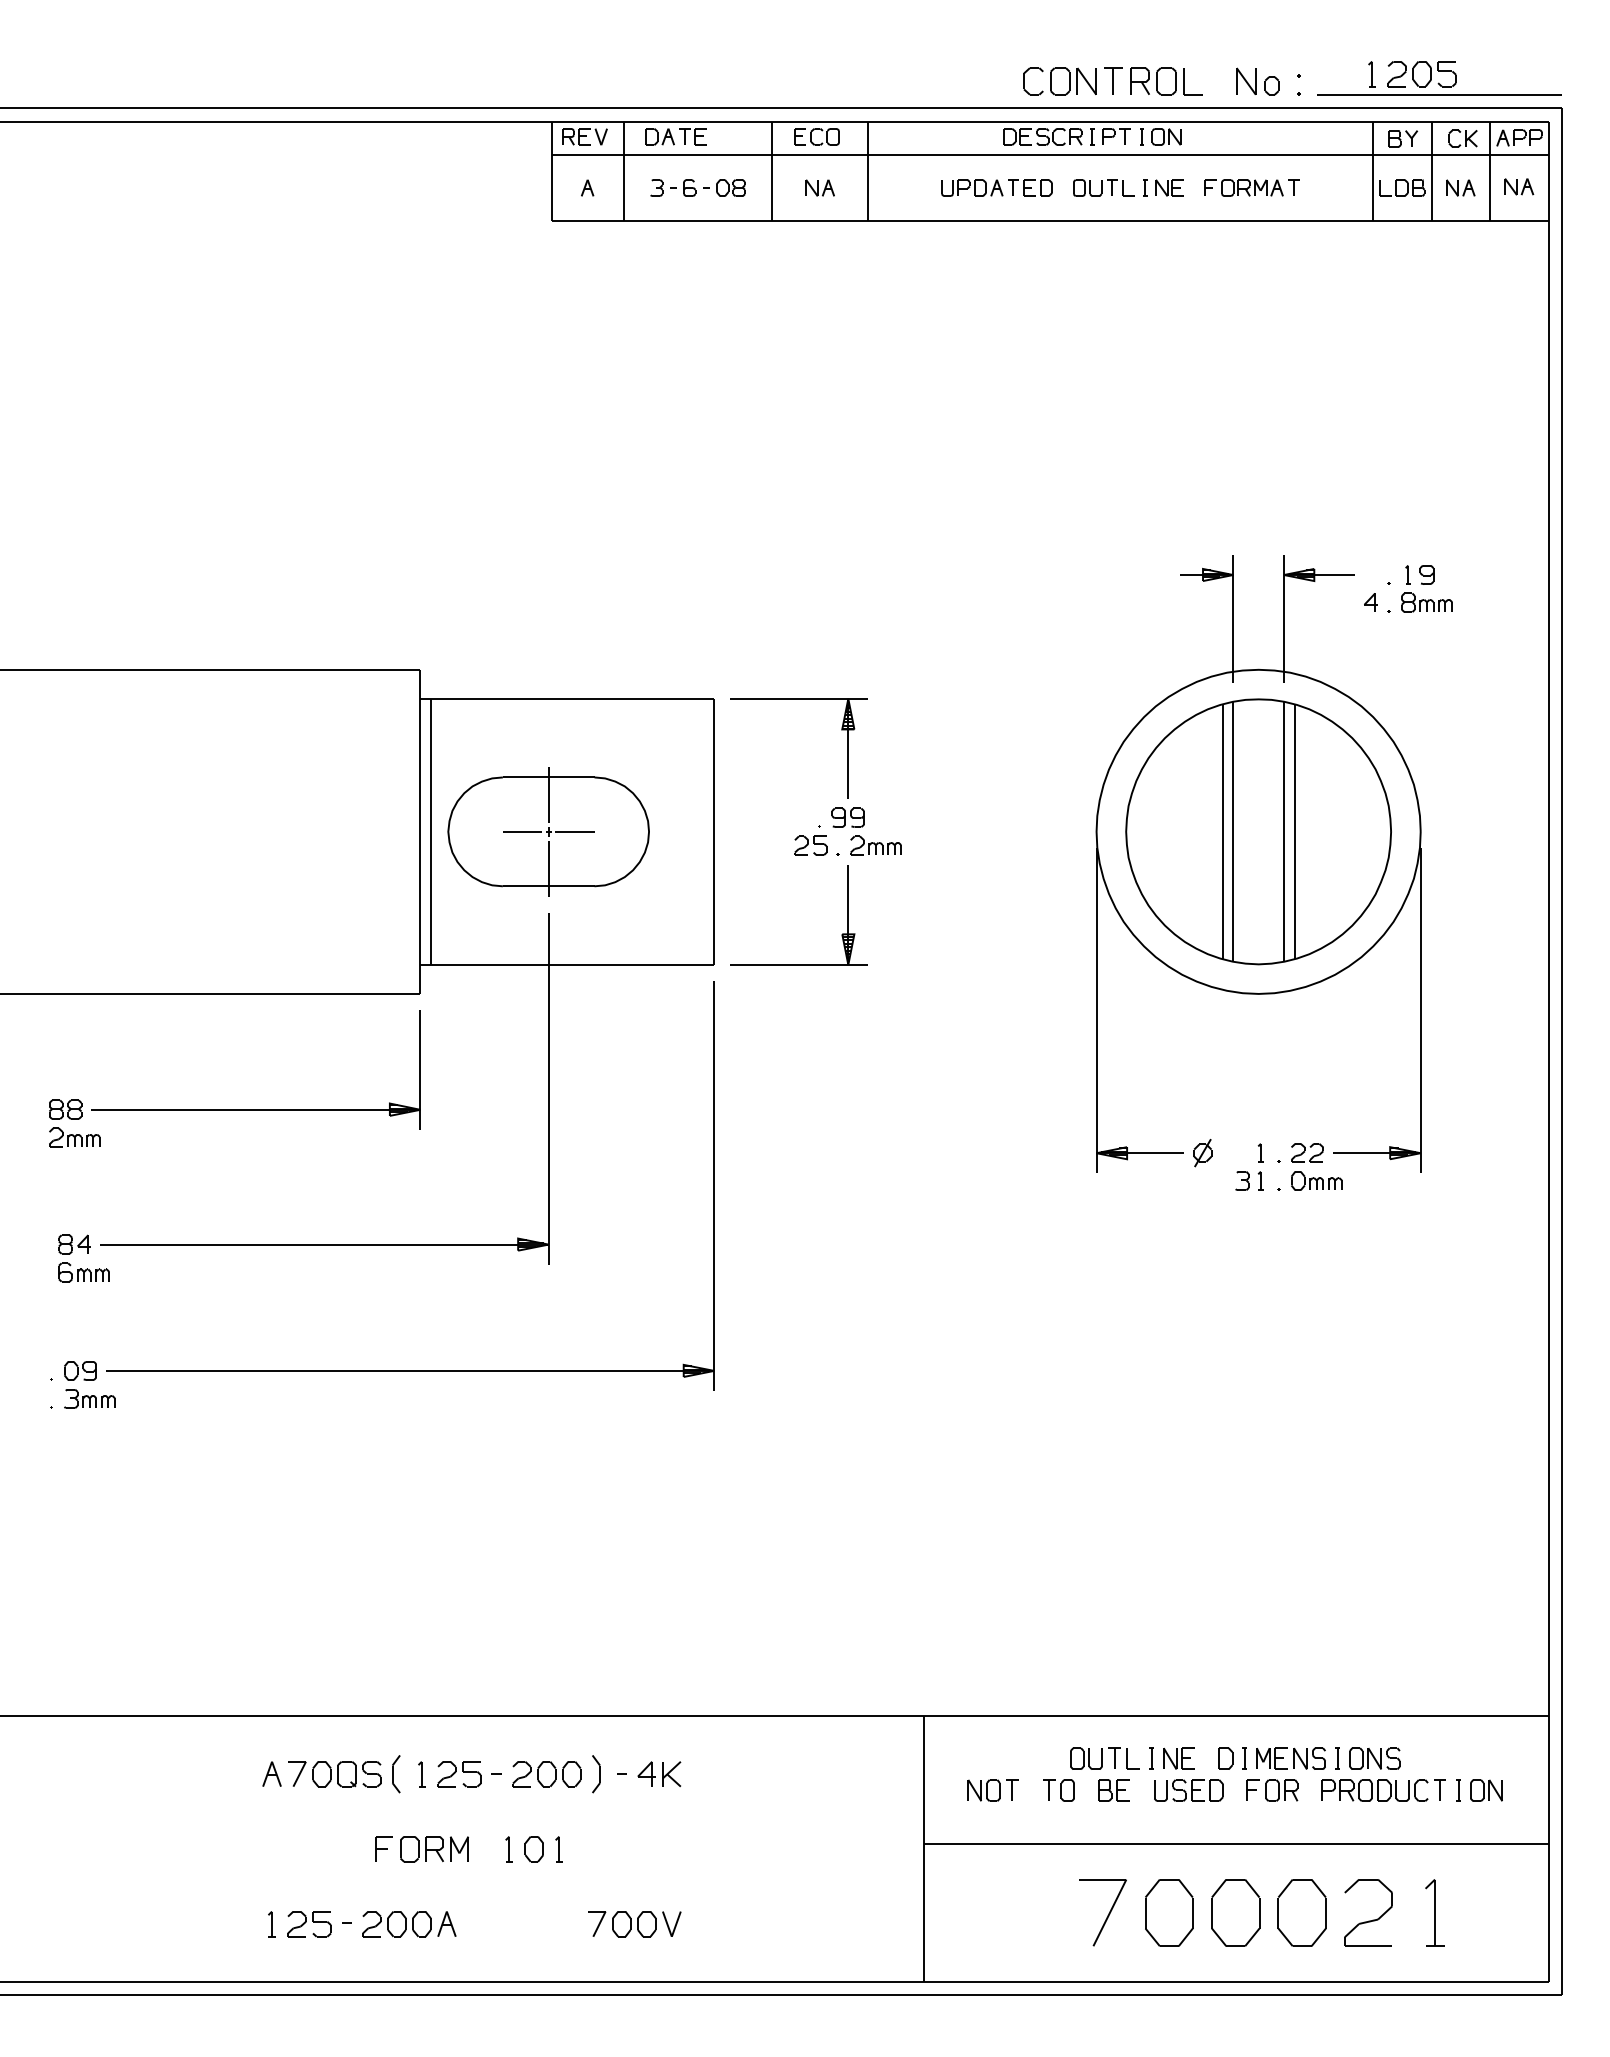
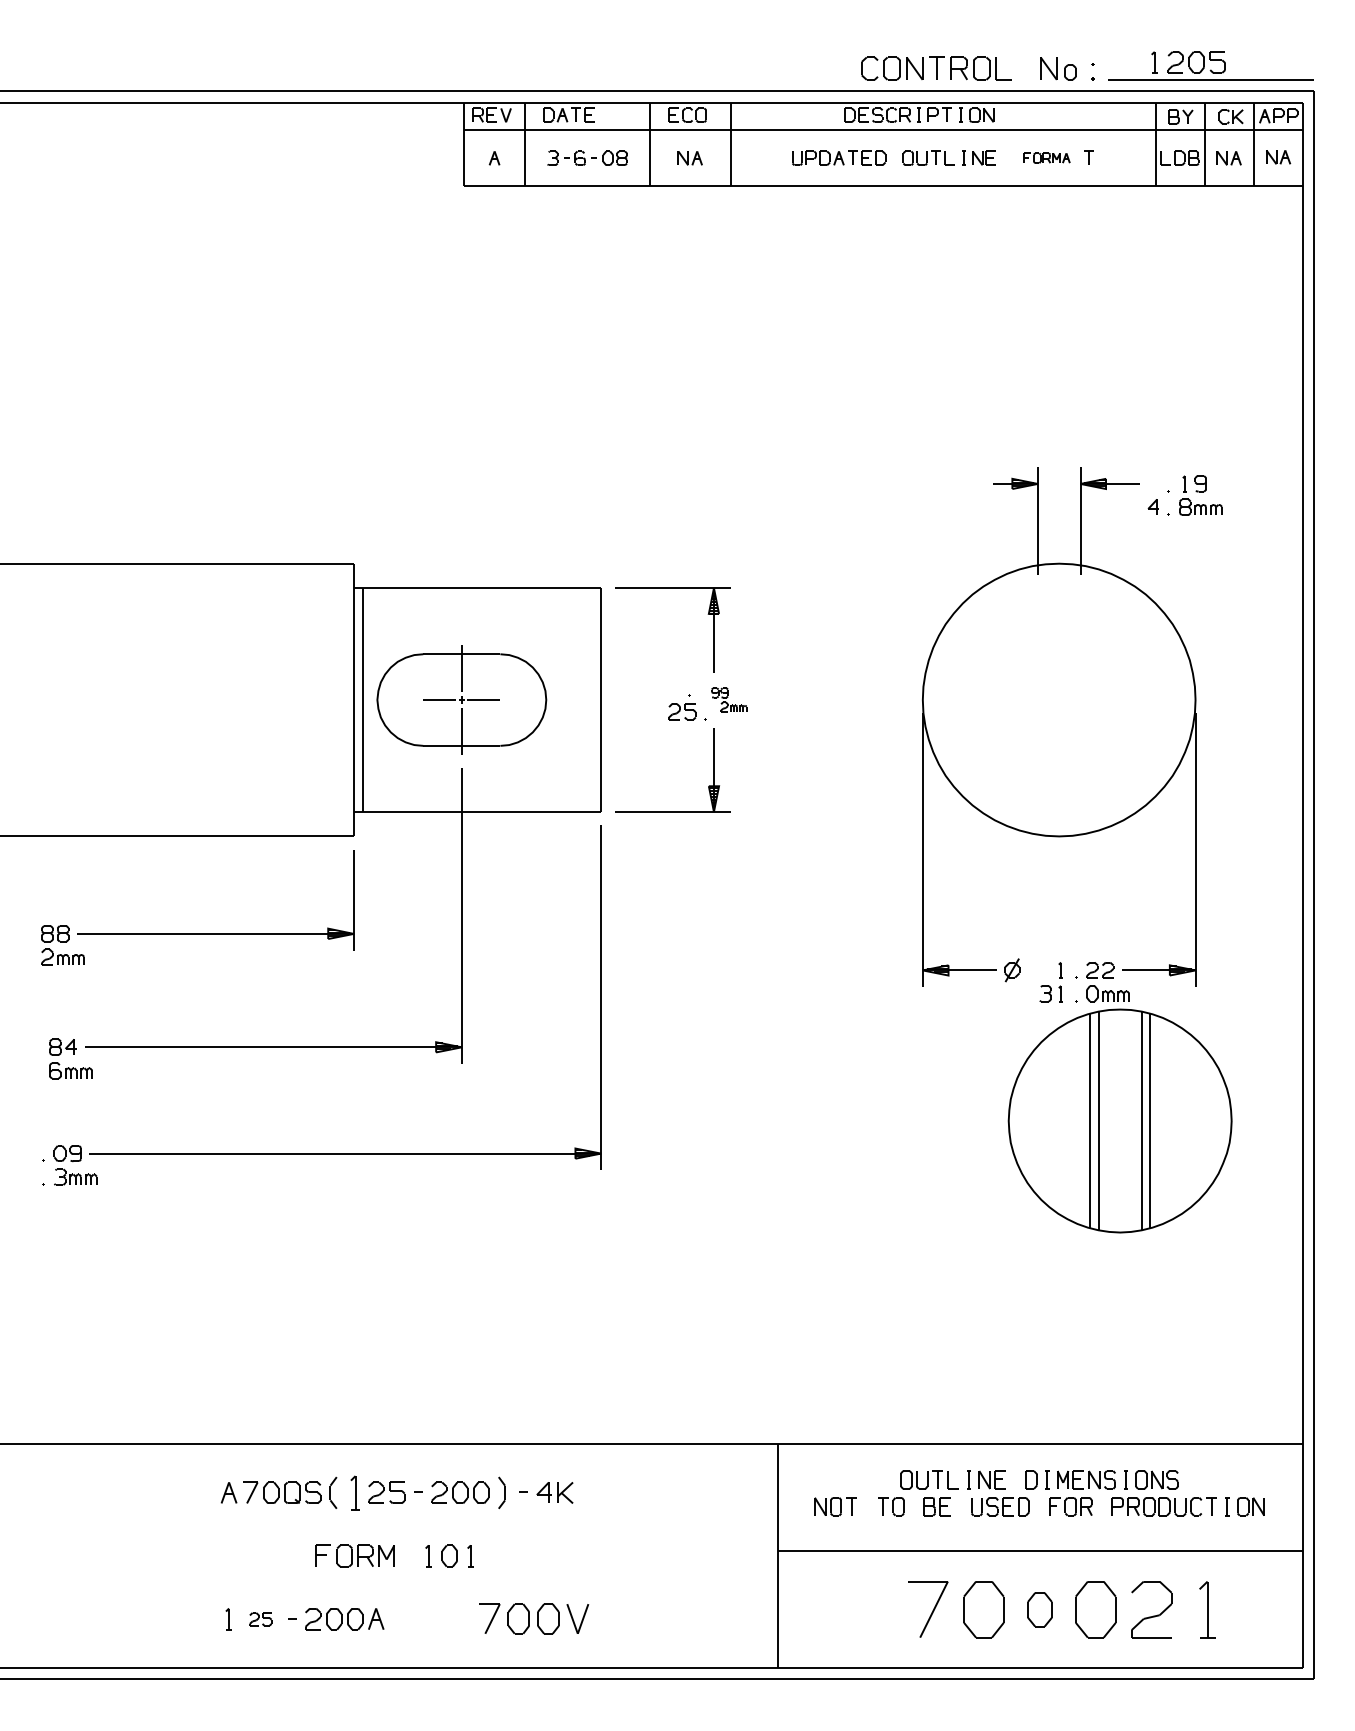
part: (1243, 187) -> (1046, 157), size x0.7
part: (865, 831) -> (728, 699), size x0.6
part: (1257, 831) -> (1119, 1120), moved
part: (421, 1773) -> (354, 1492), size x1.6
part: (1235, 1912) -> (1039, 1609), size x0.6
part: (309, 1924) -> (260, 1619), size x0.6
part: (635, 1924) -> (534, 1619), size x1.4

